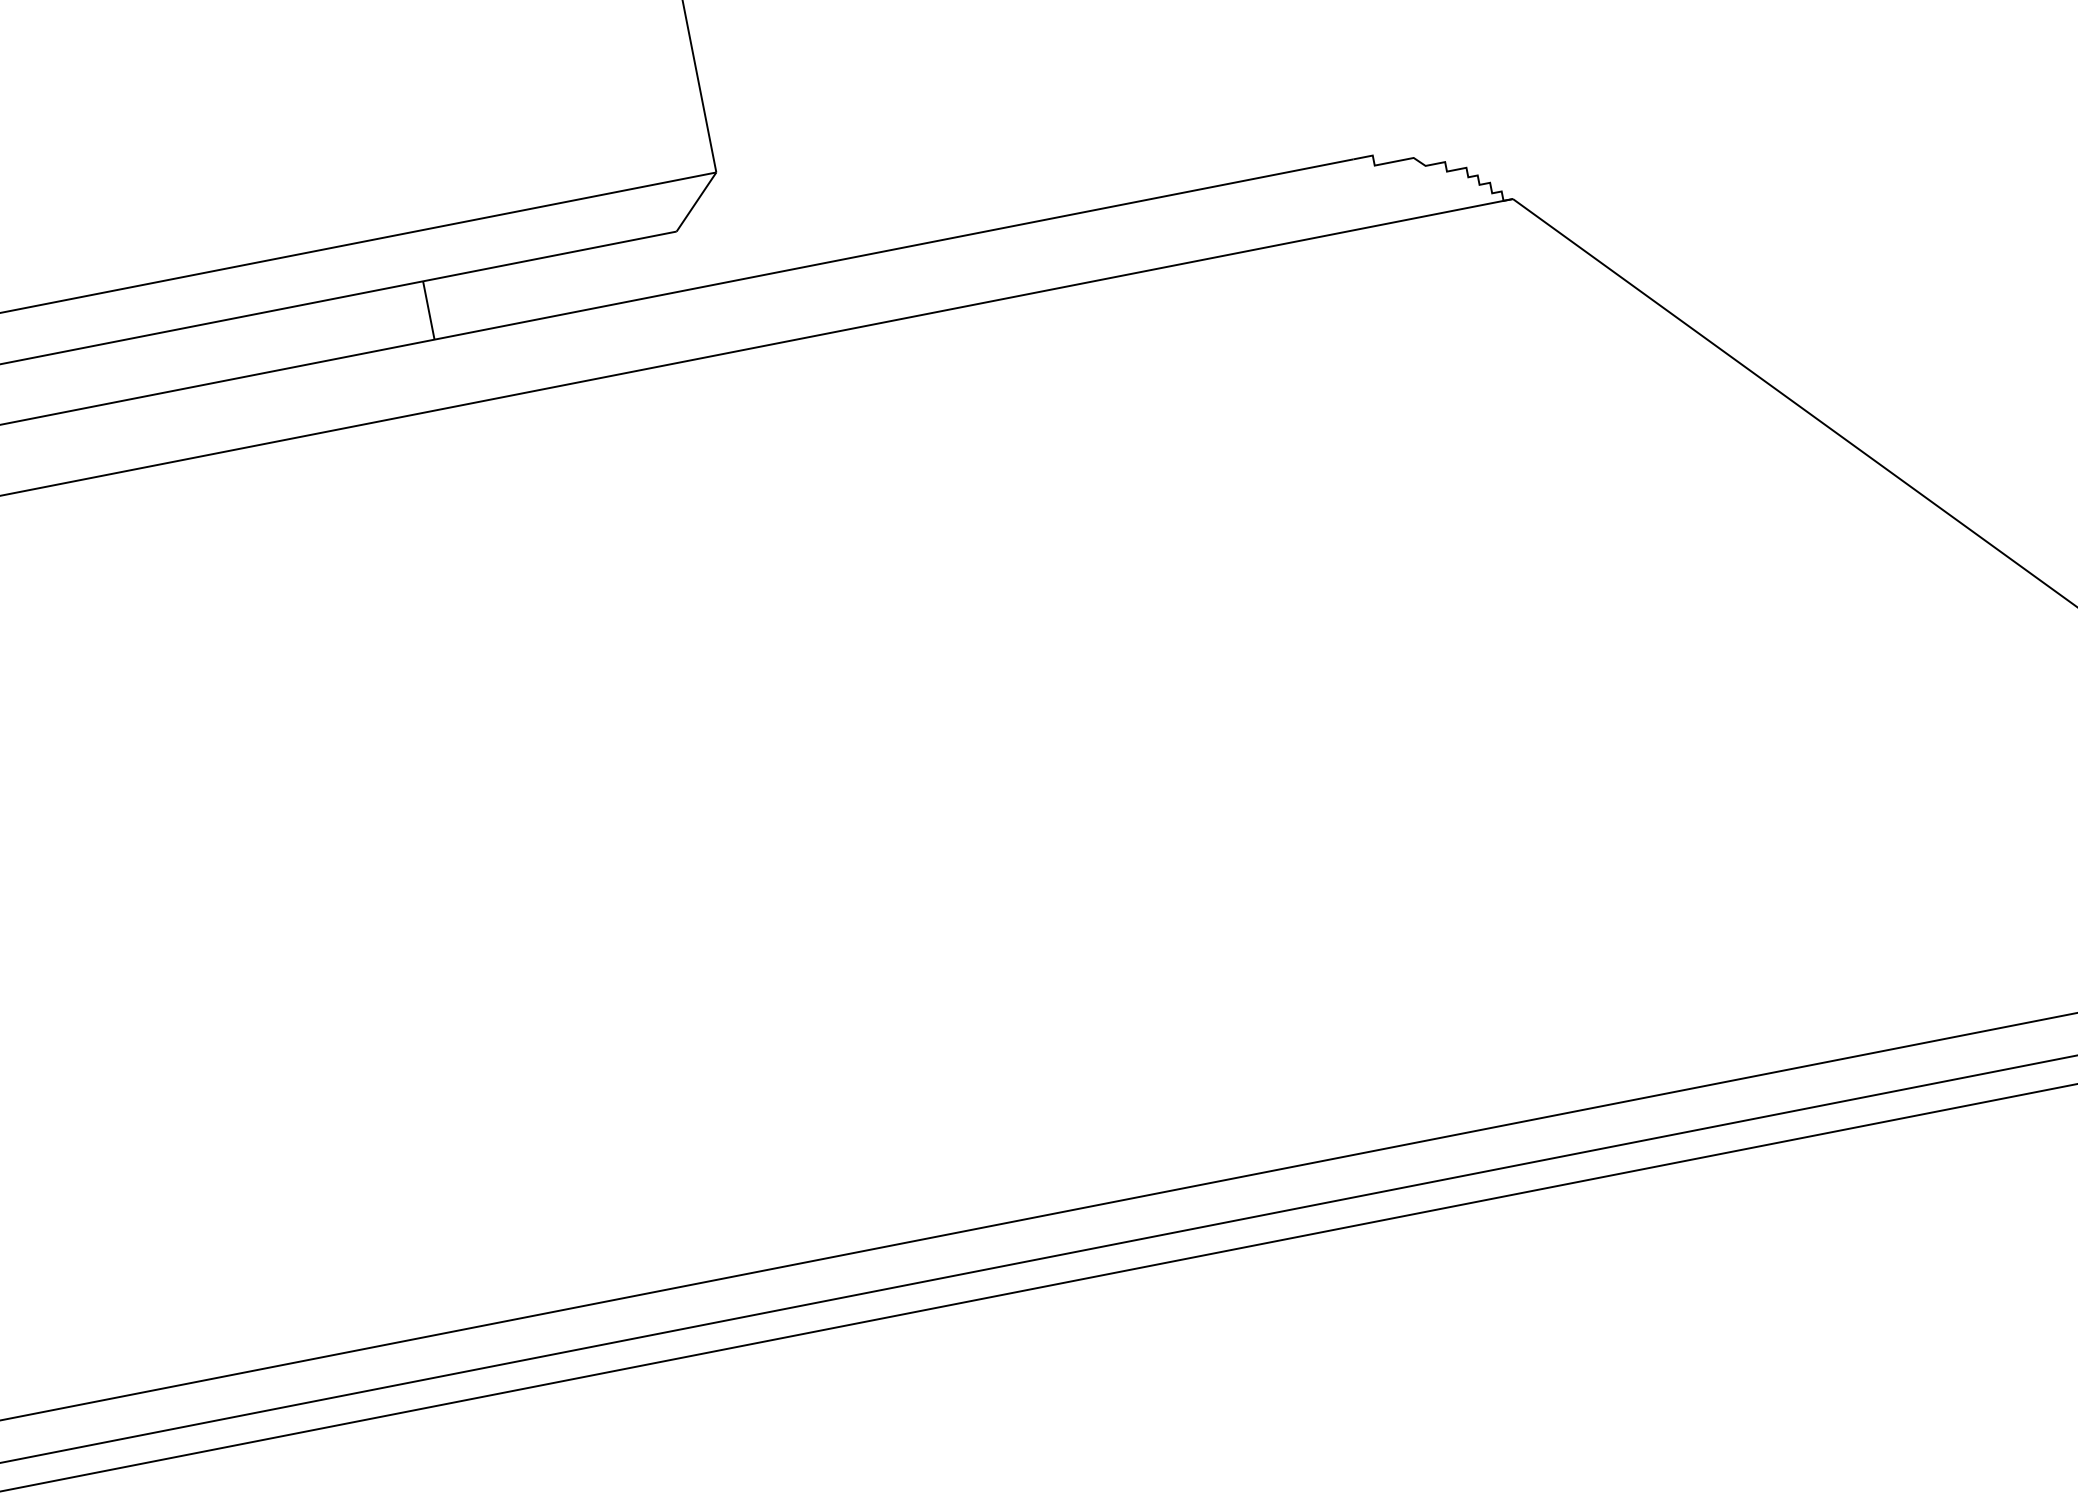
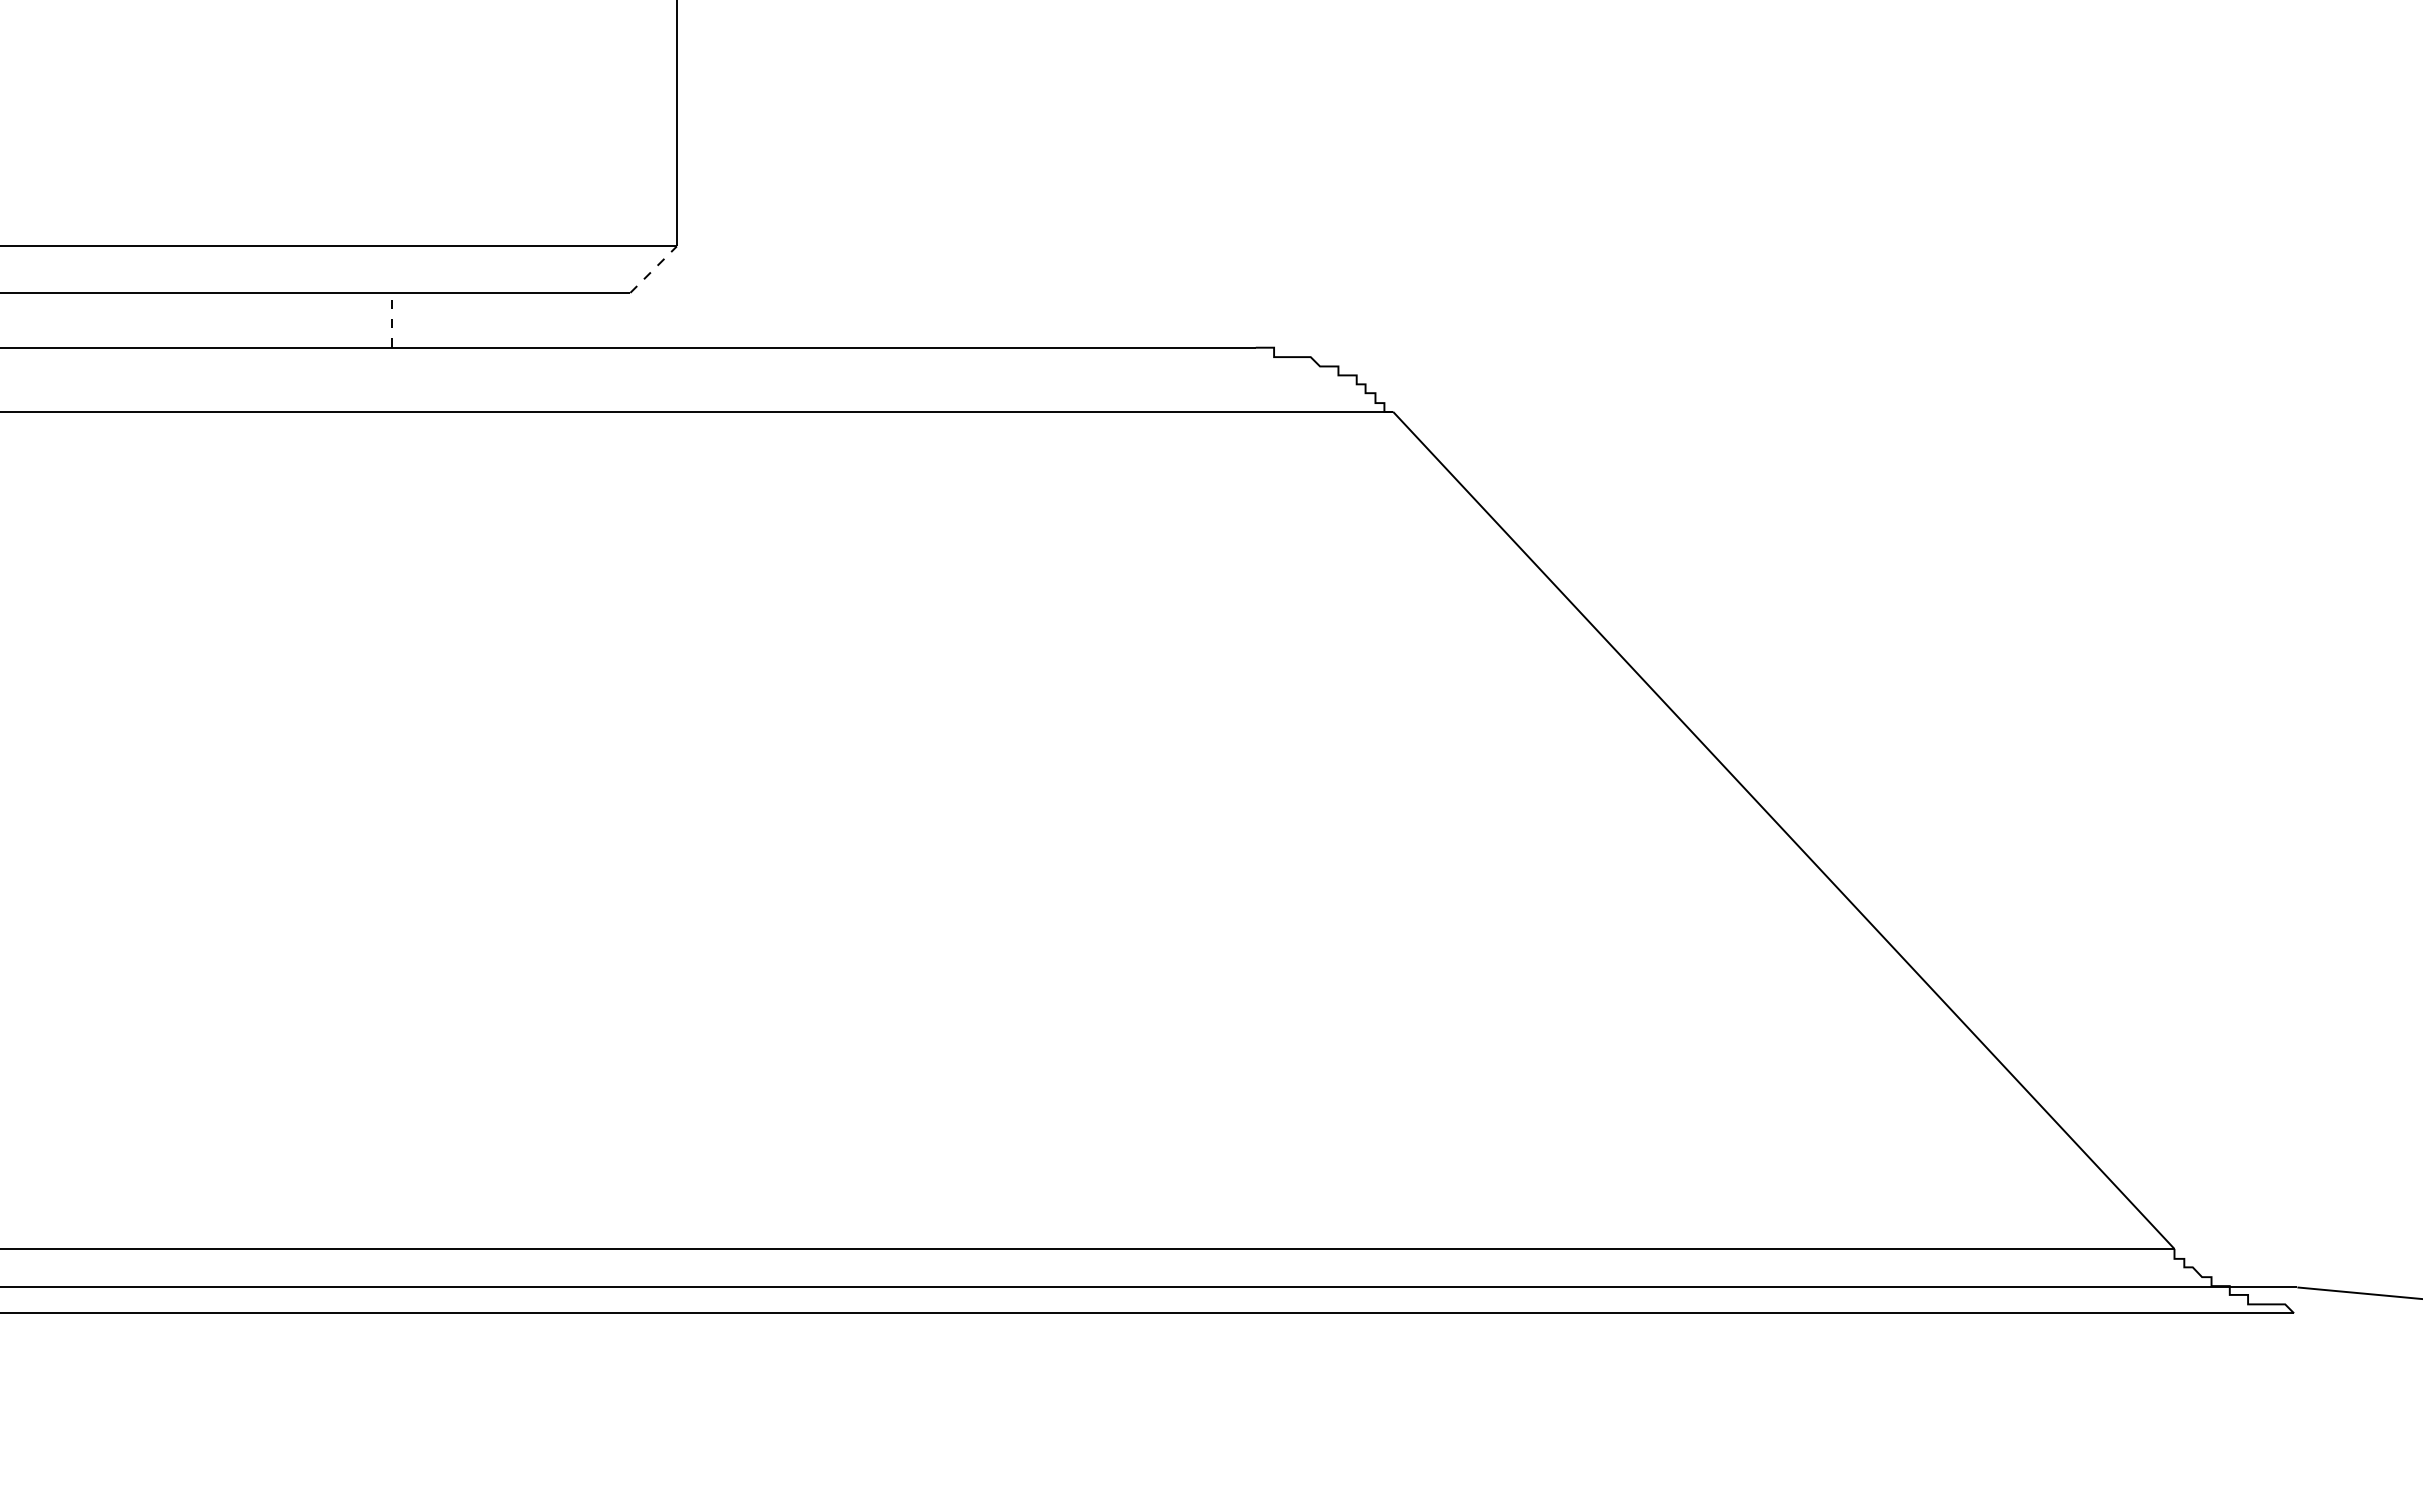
line: (696, 201) -> (653, 269), solid -> dashed
line: (429, 309) -> (392, 319), solid -> dashed

